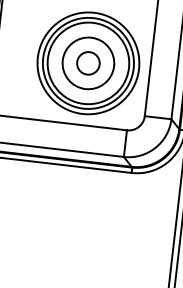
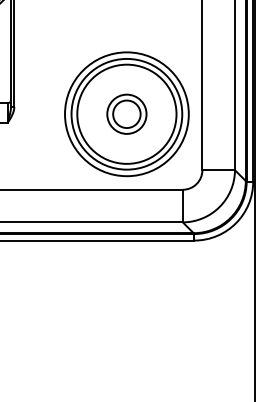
circle: (88, 62) -> (126, 113), size x0.62

